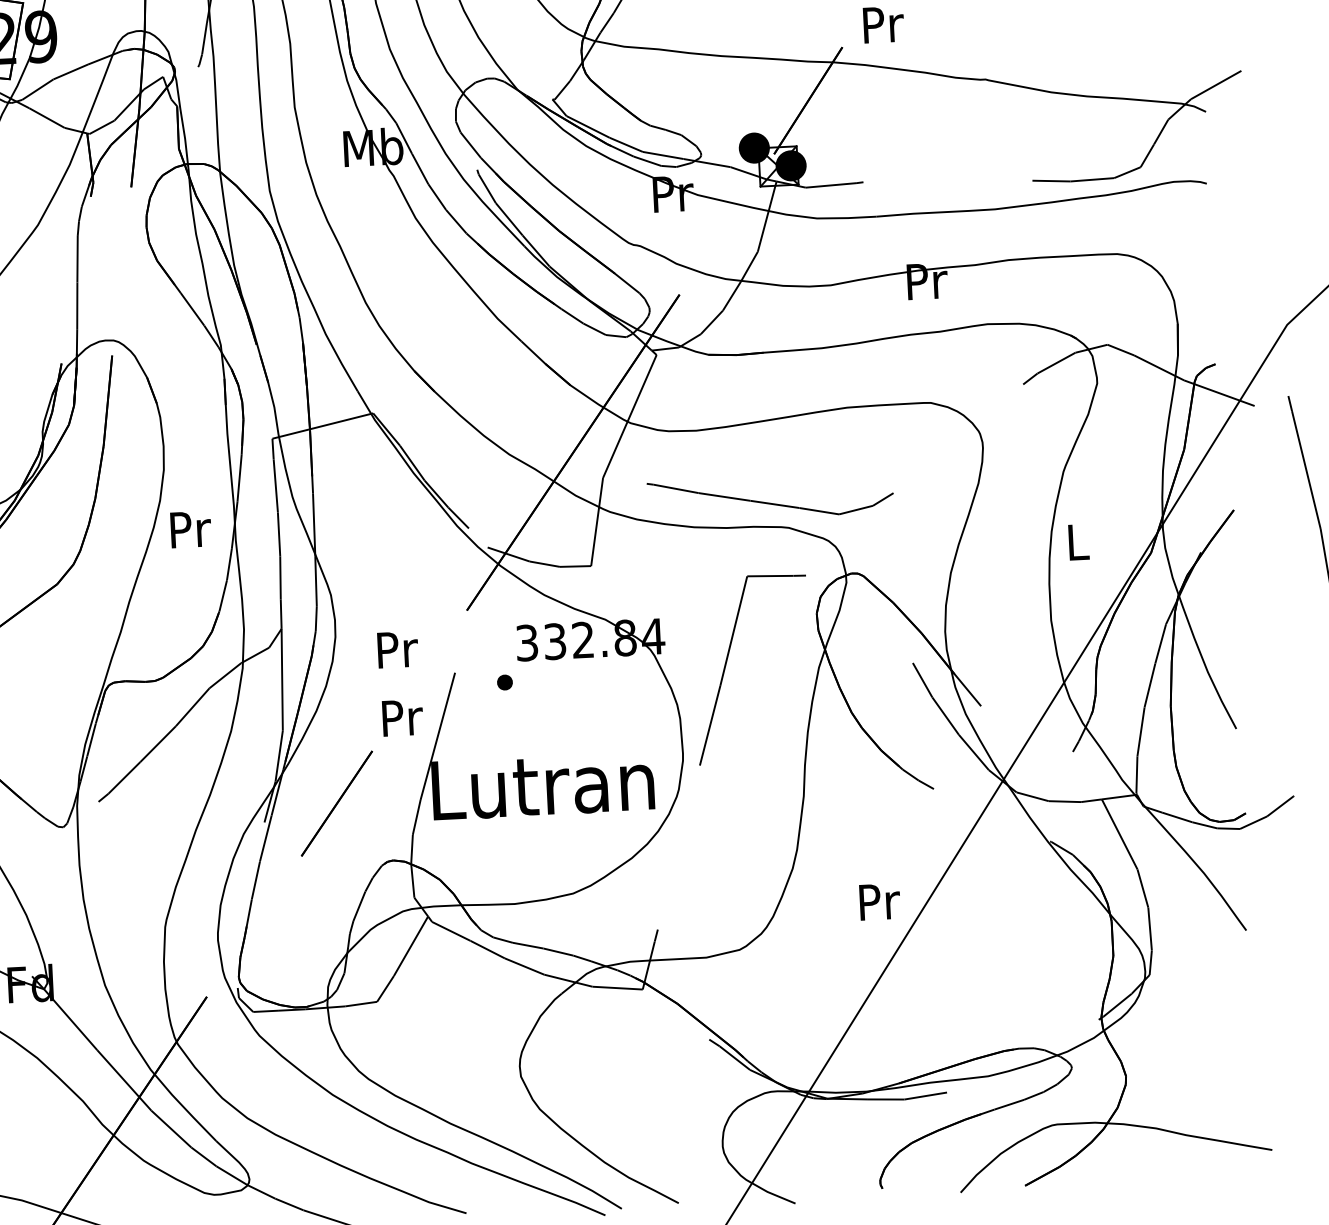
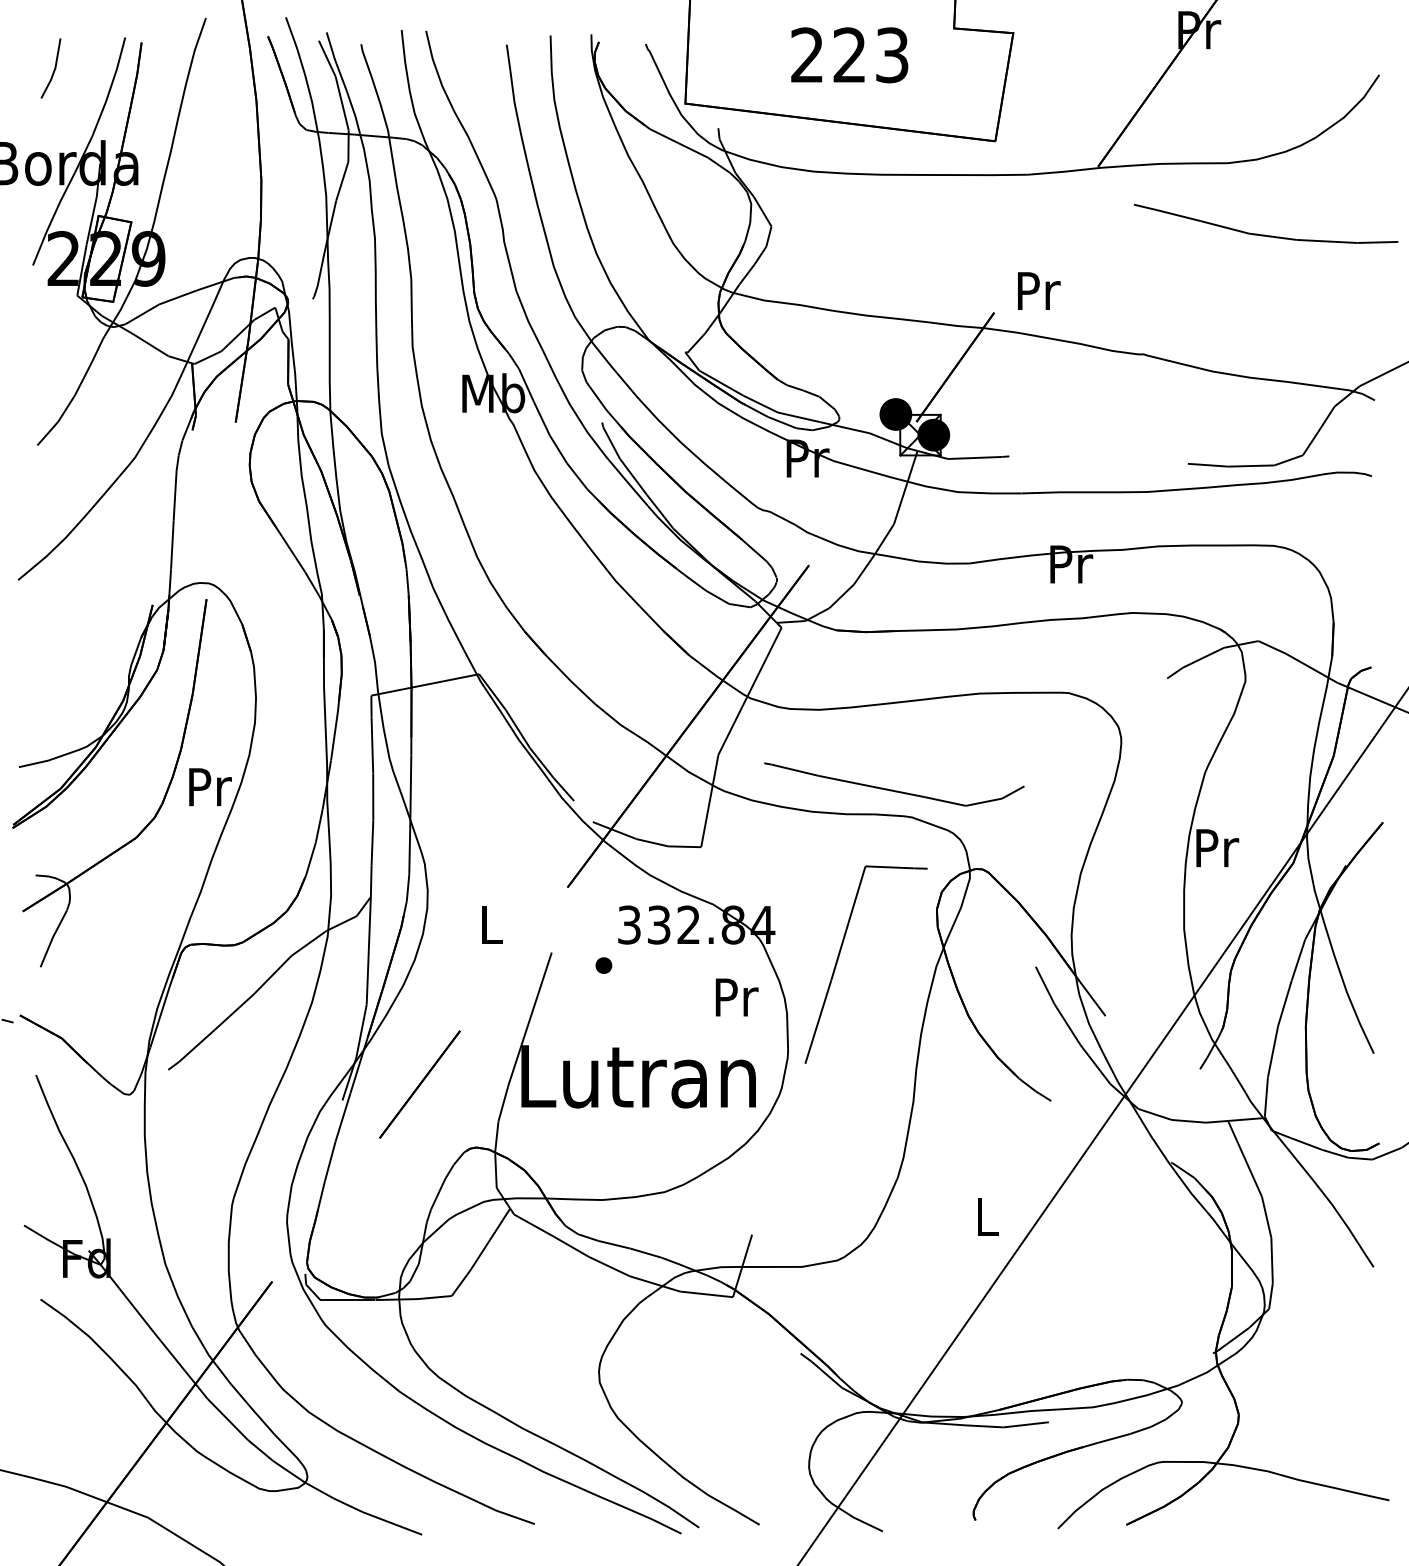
text: (191, 529) -> (210, 787), moved
text: (1078, 542) -> (1217, 848), L -> Pr
text: (397, 650) -> (492, 925), Pr -> L
text: (402, 717) -> (736, 997), moved
text: (880, 902) -> (988, 1217), Pr -> L

